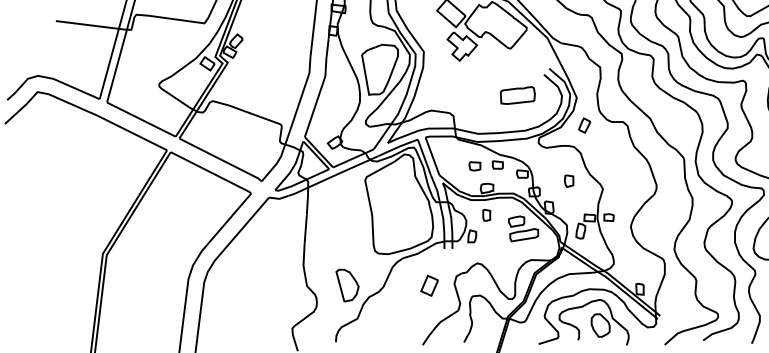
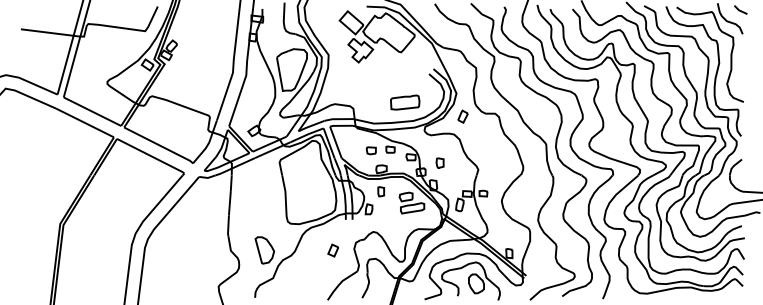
part: (518, 95) -> (405, 102), moved
part: (568, 180) -> (439, 162), moved
part: (428, 285) -> (332, 250), size x0.71

